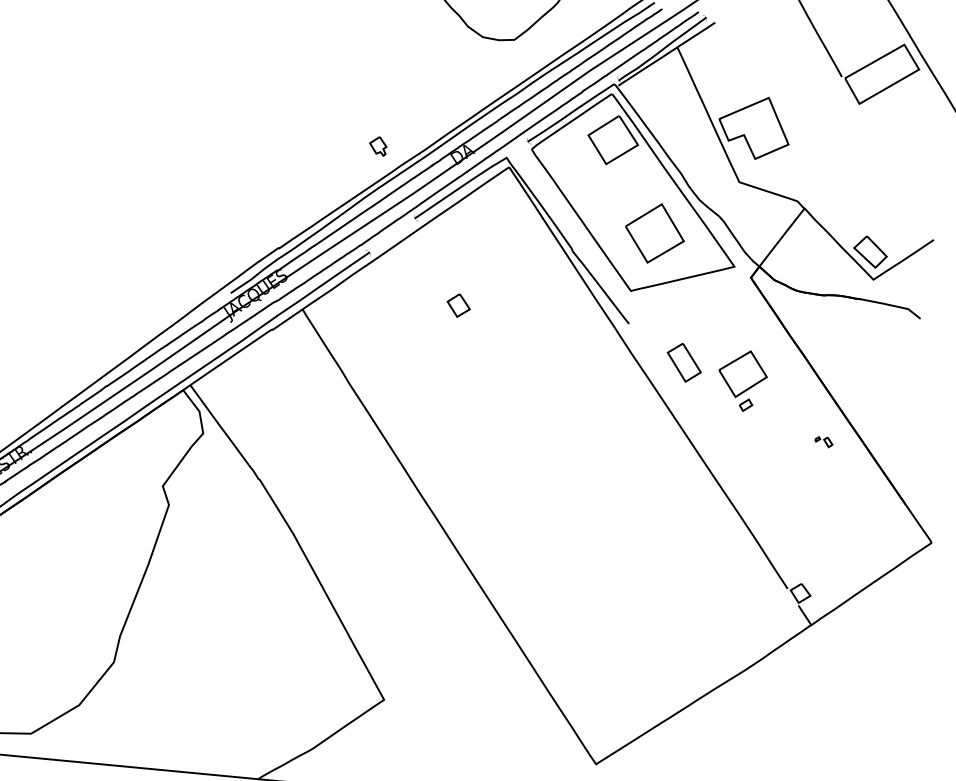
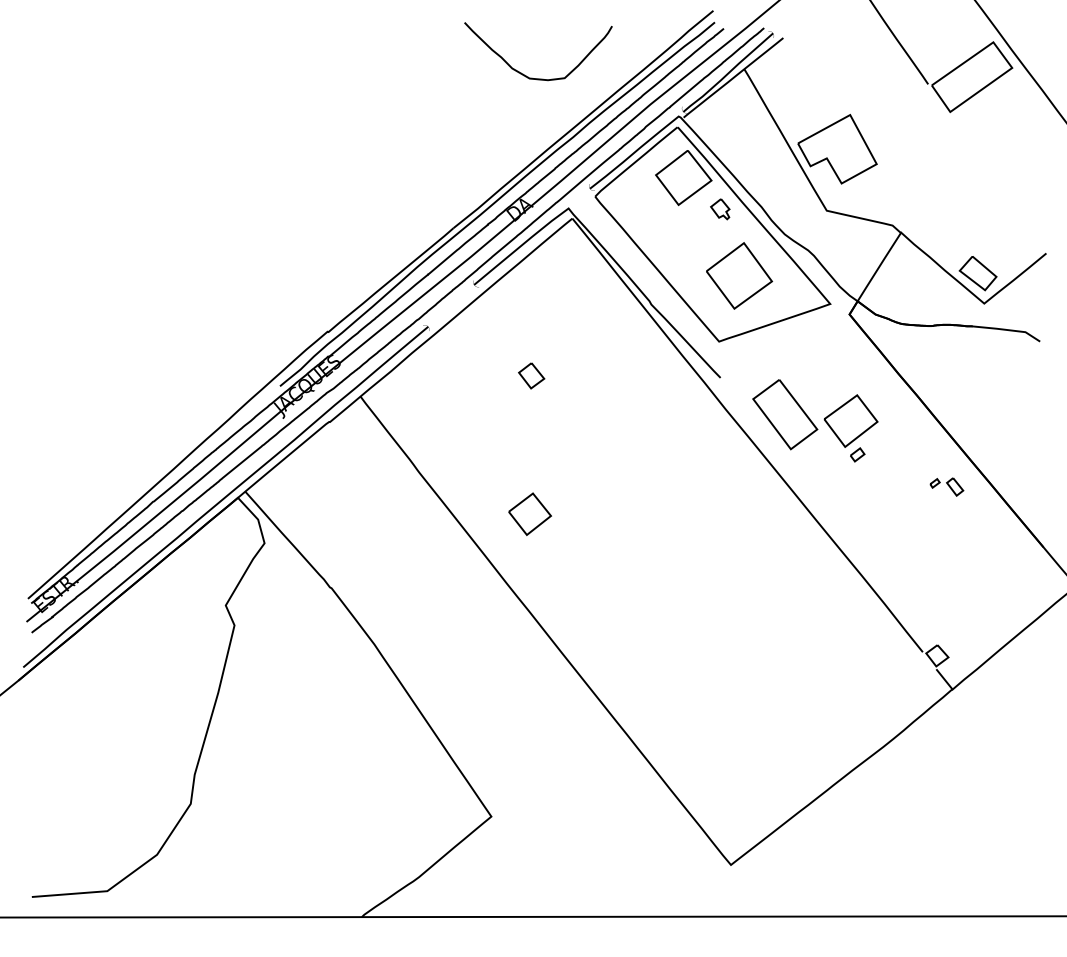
part: (378, 146) -> (720, 209), moved
part: (684, 362) -> (785, 414), size x1.67
part: (444, 429) -> (529, 513), added
part: (823, 441) -> (946, 486), size x1.67

